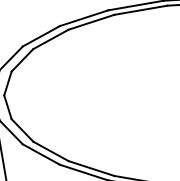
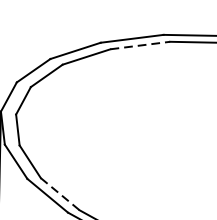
line: (91, 22) -> (140, 45), solid -> dashed
line: (51, 151) -> (60, 194), solid -> dashed

